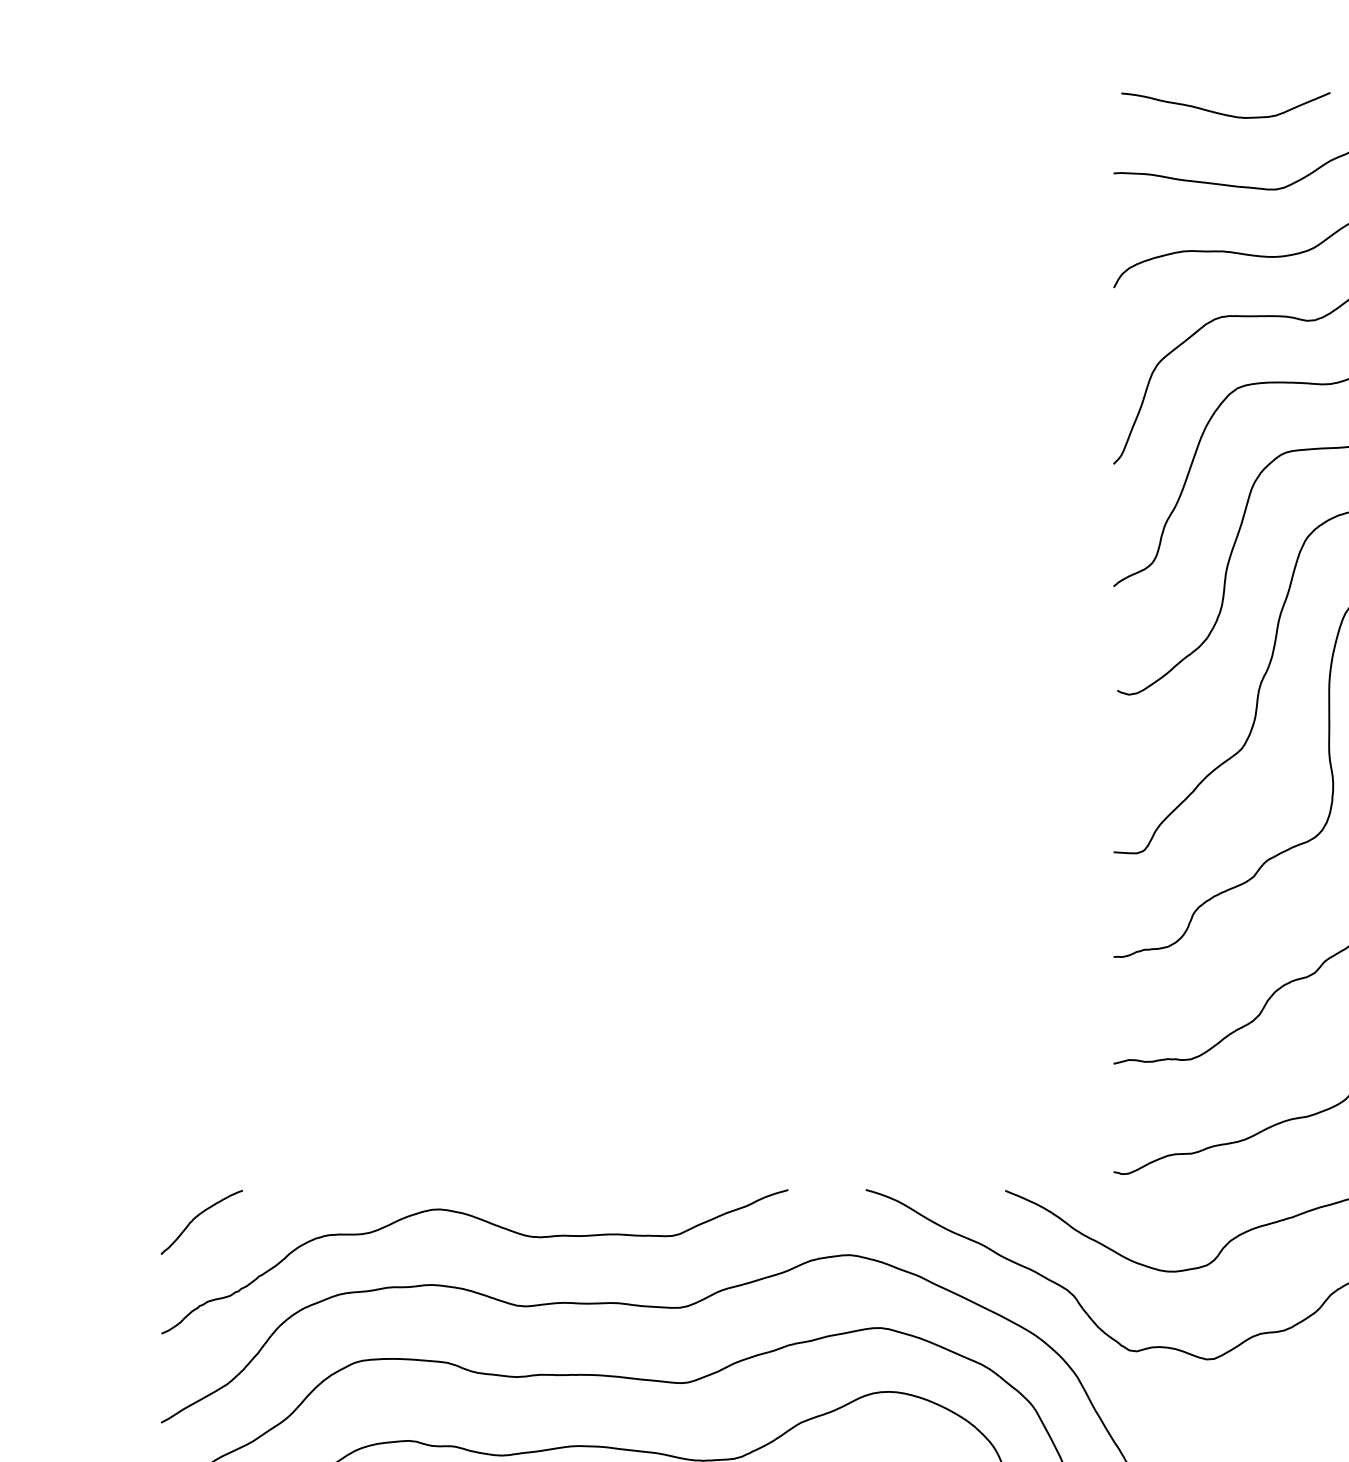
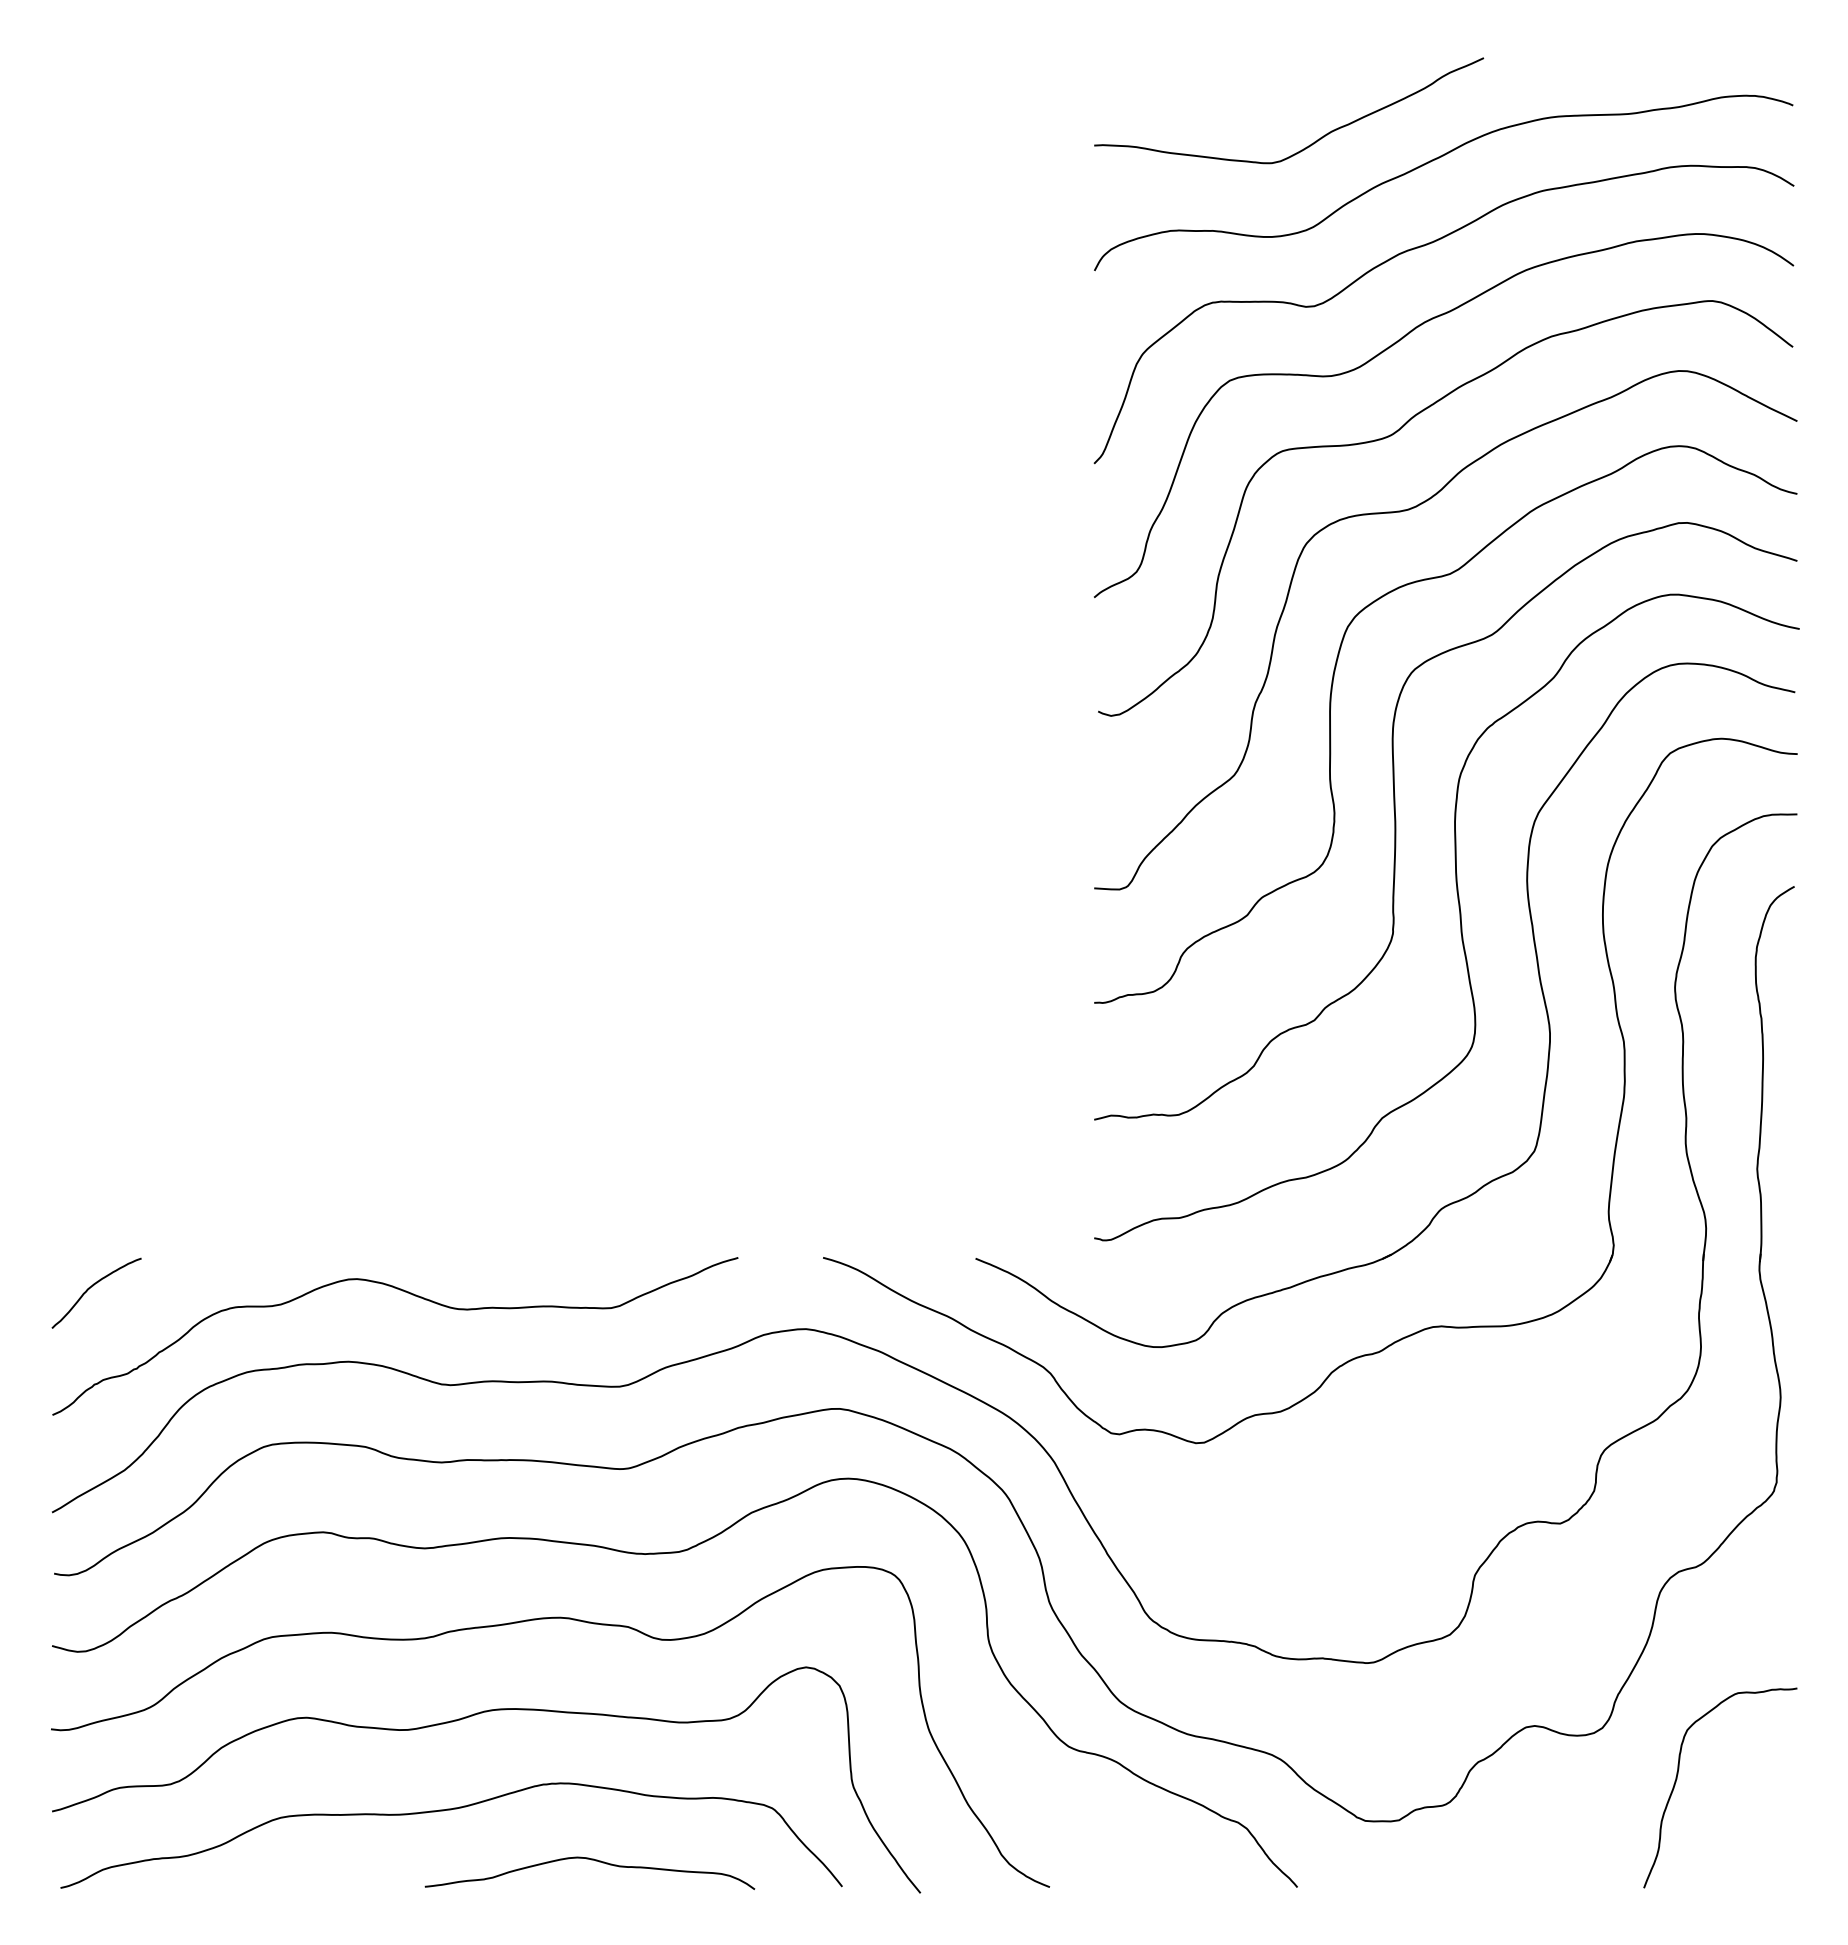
curve: (1221, 113) -> (1212, 79), removed

